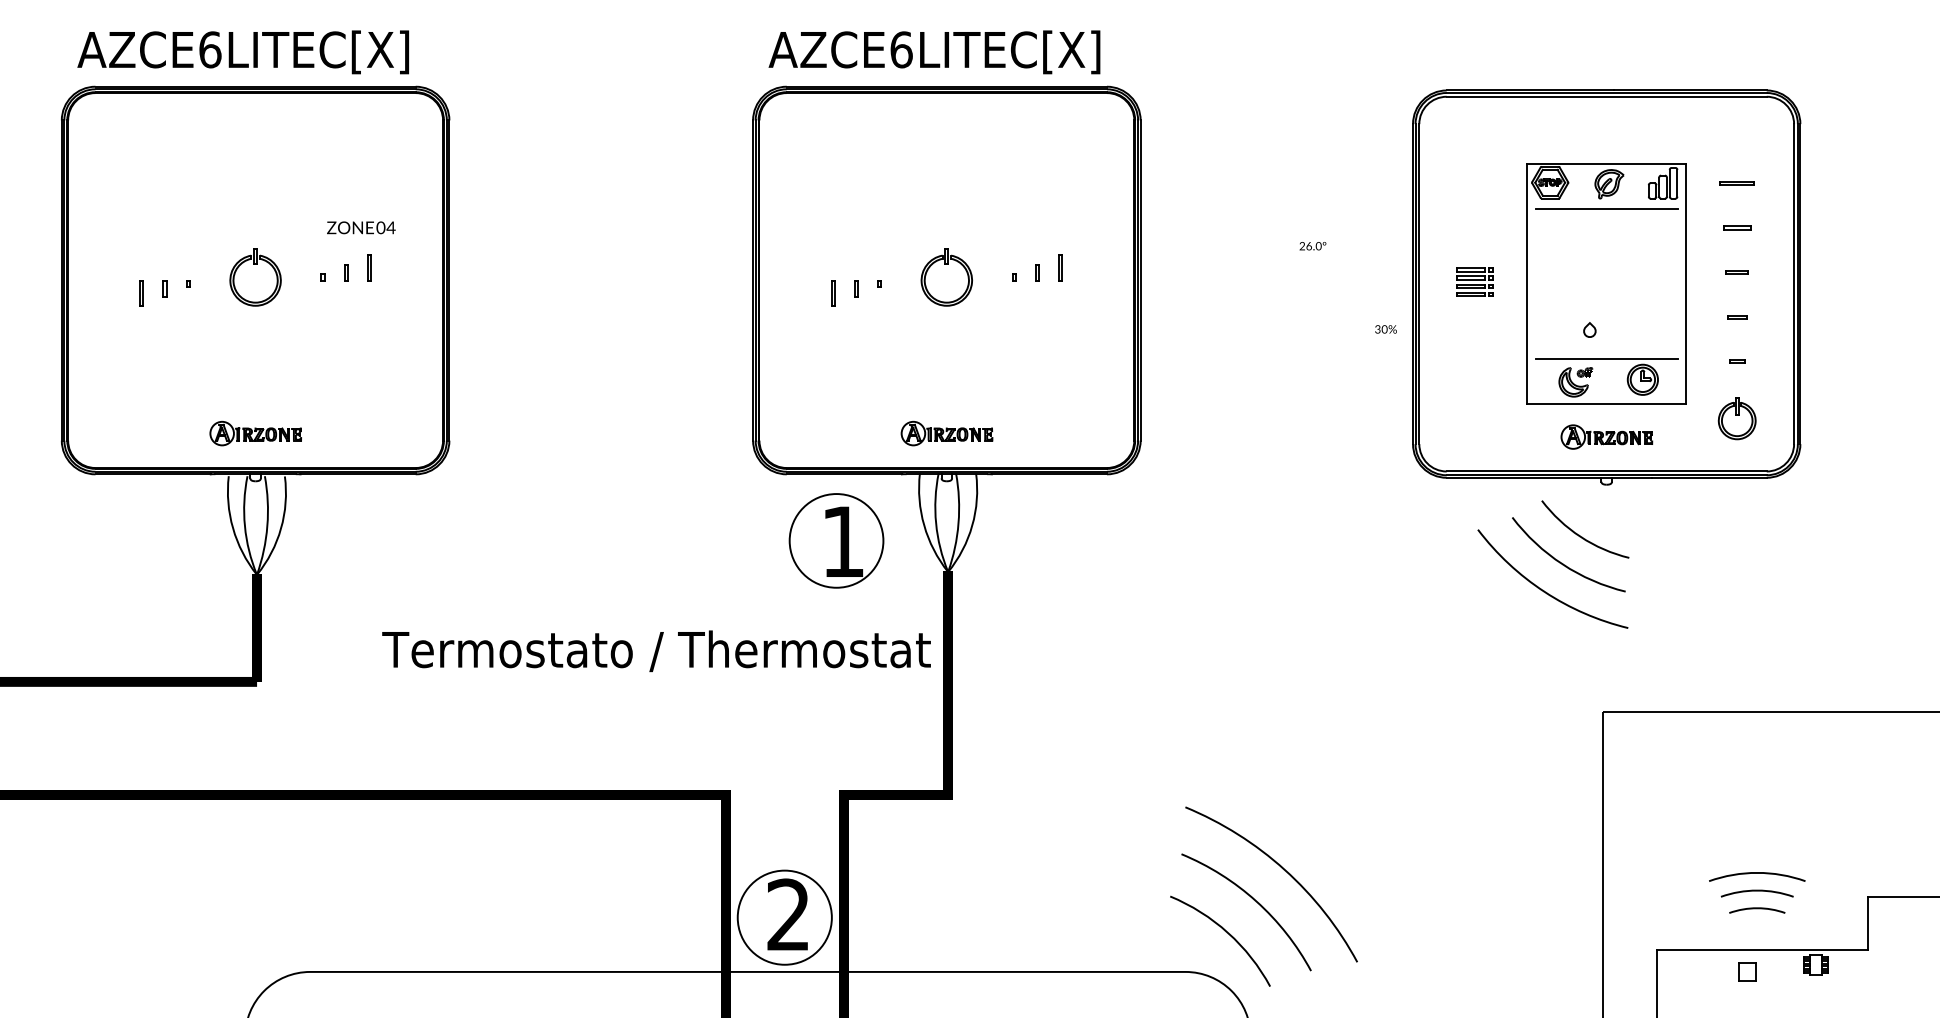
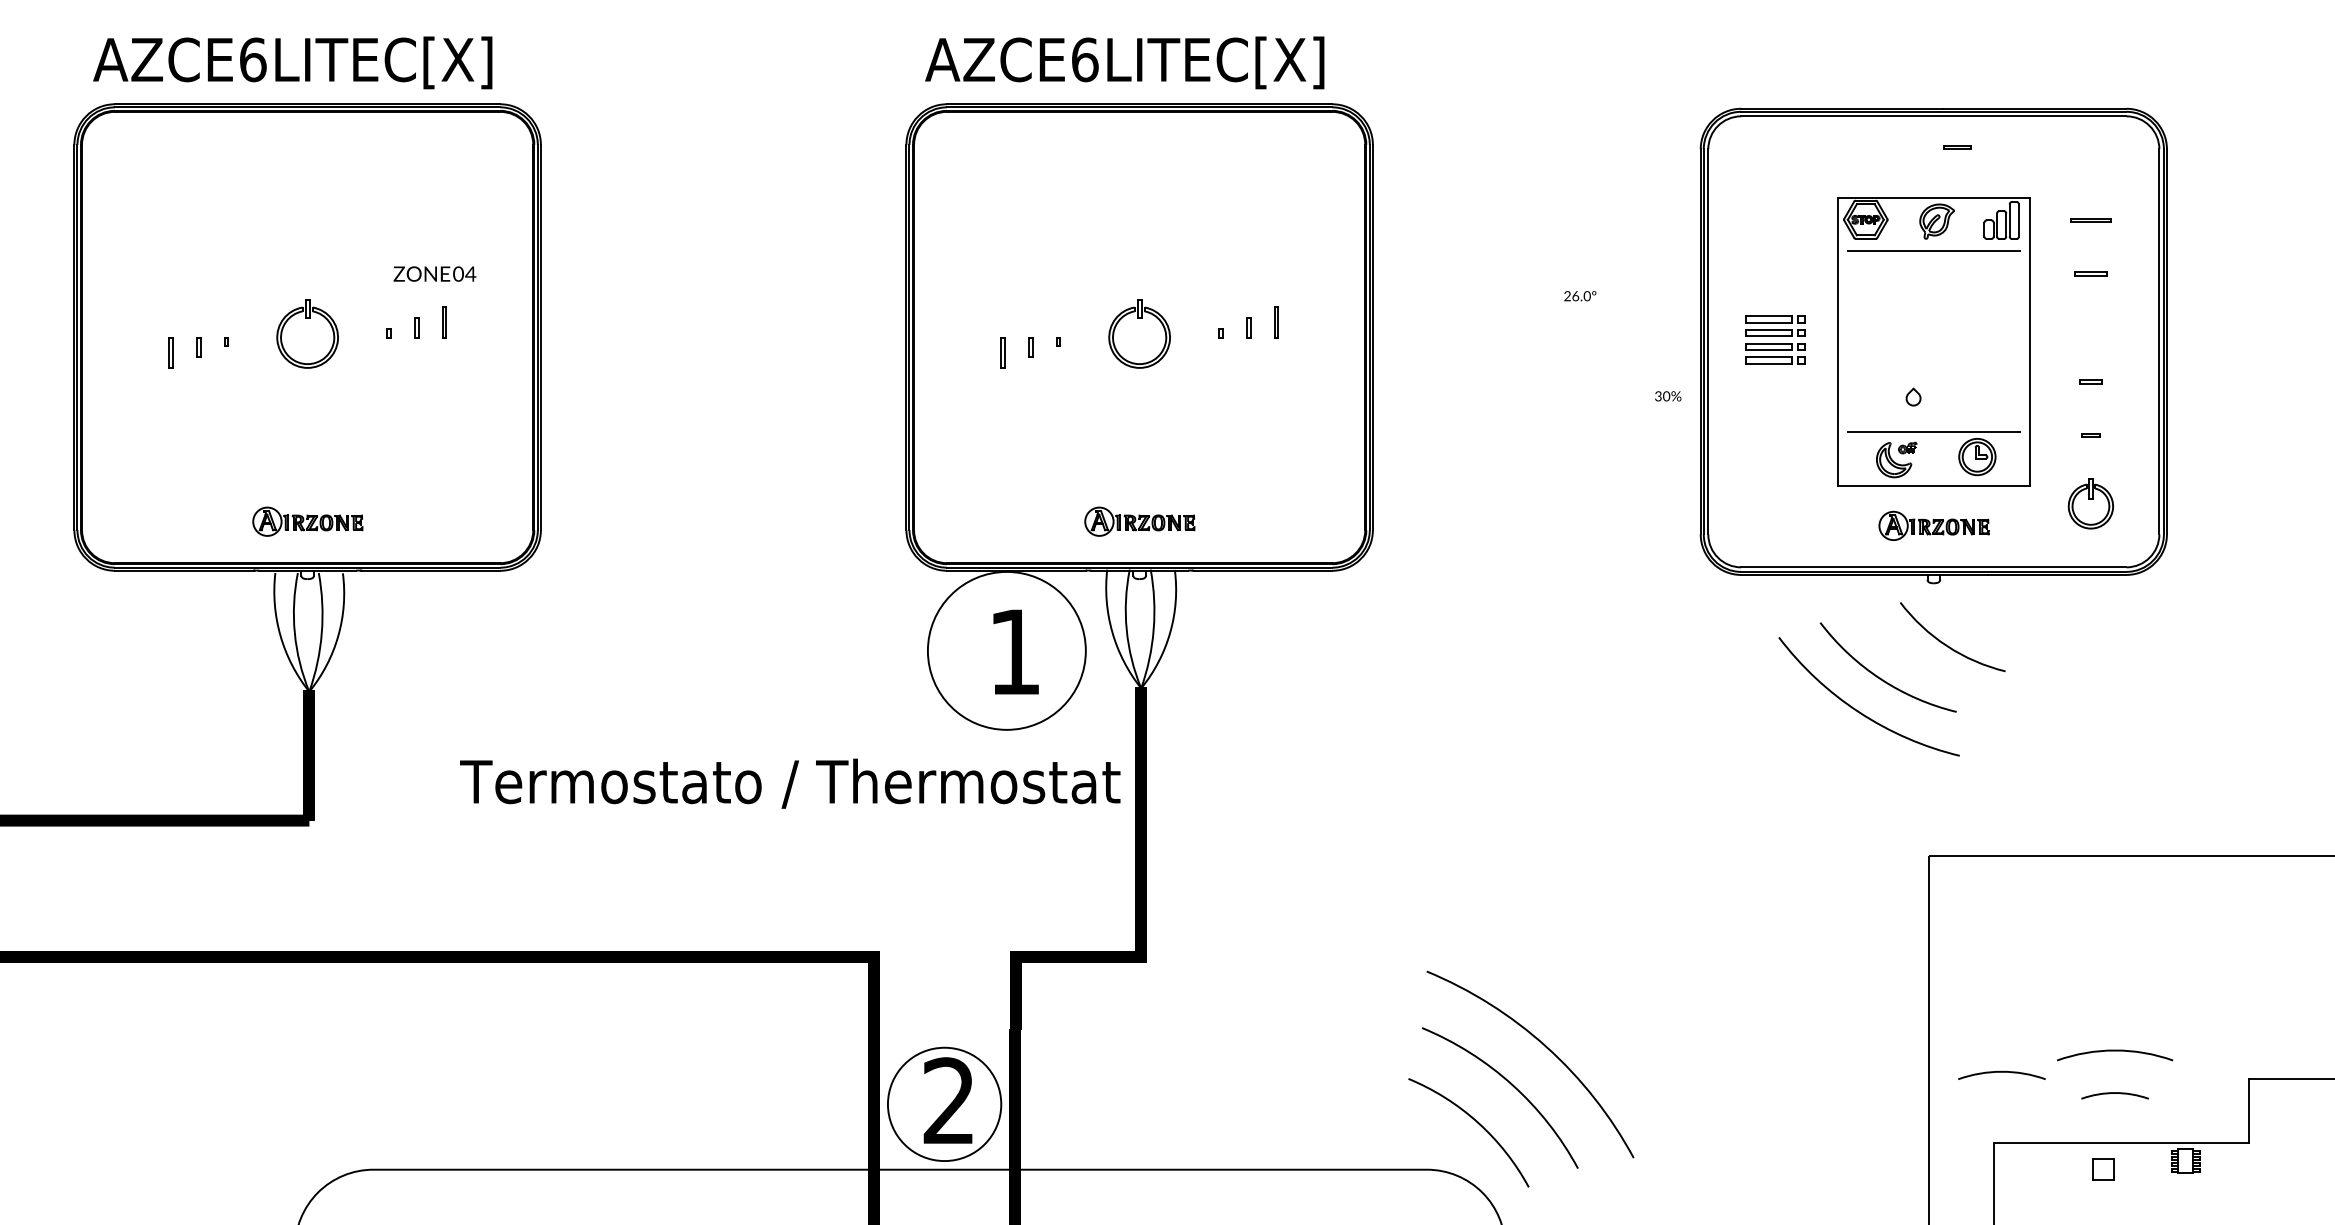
line: (1736, 271) -> (1956, 146), moved
part: (1474, 281) -> (1774, 338), size x1.4
arc: (1582, 536) -> (1949, 645), moved
circle: (836, 540) -> (1006, 650), size x1.4
arc: (1756, 891) -> (2000, 1072), moved

